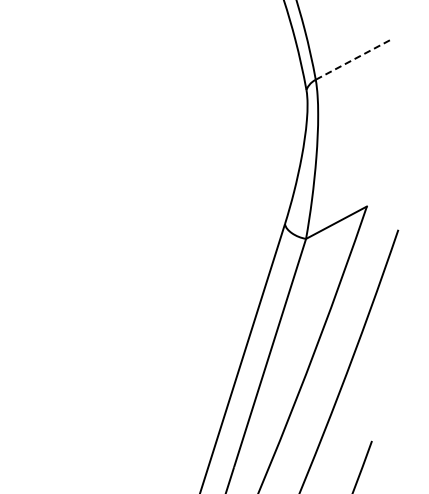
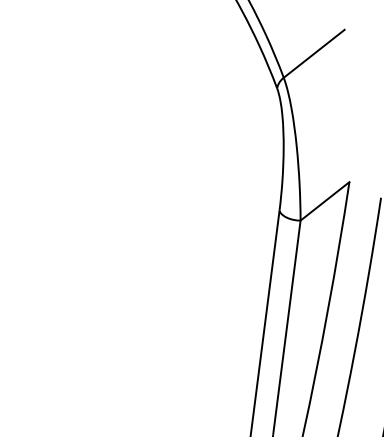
line: (353, 59) -> (314, 53), dashed -> solid

